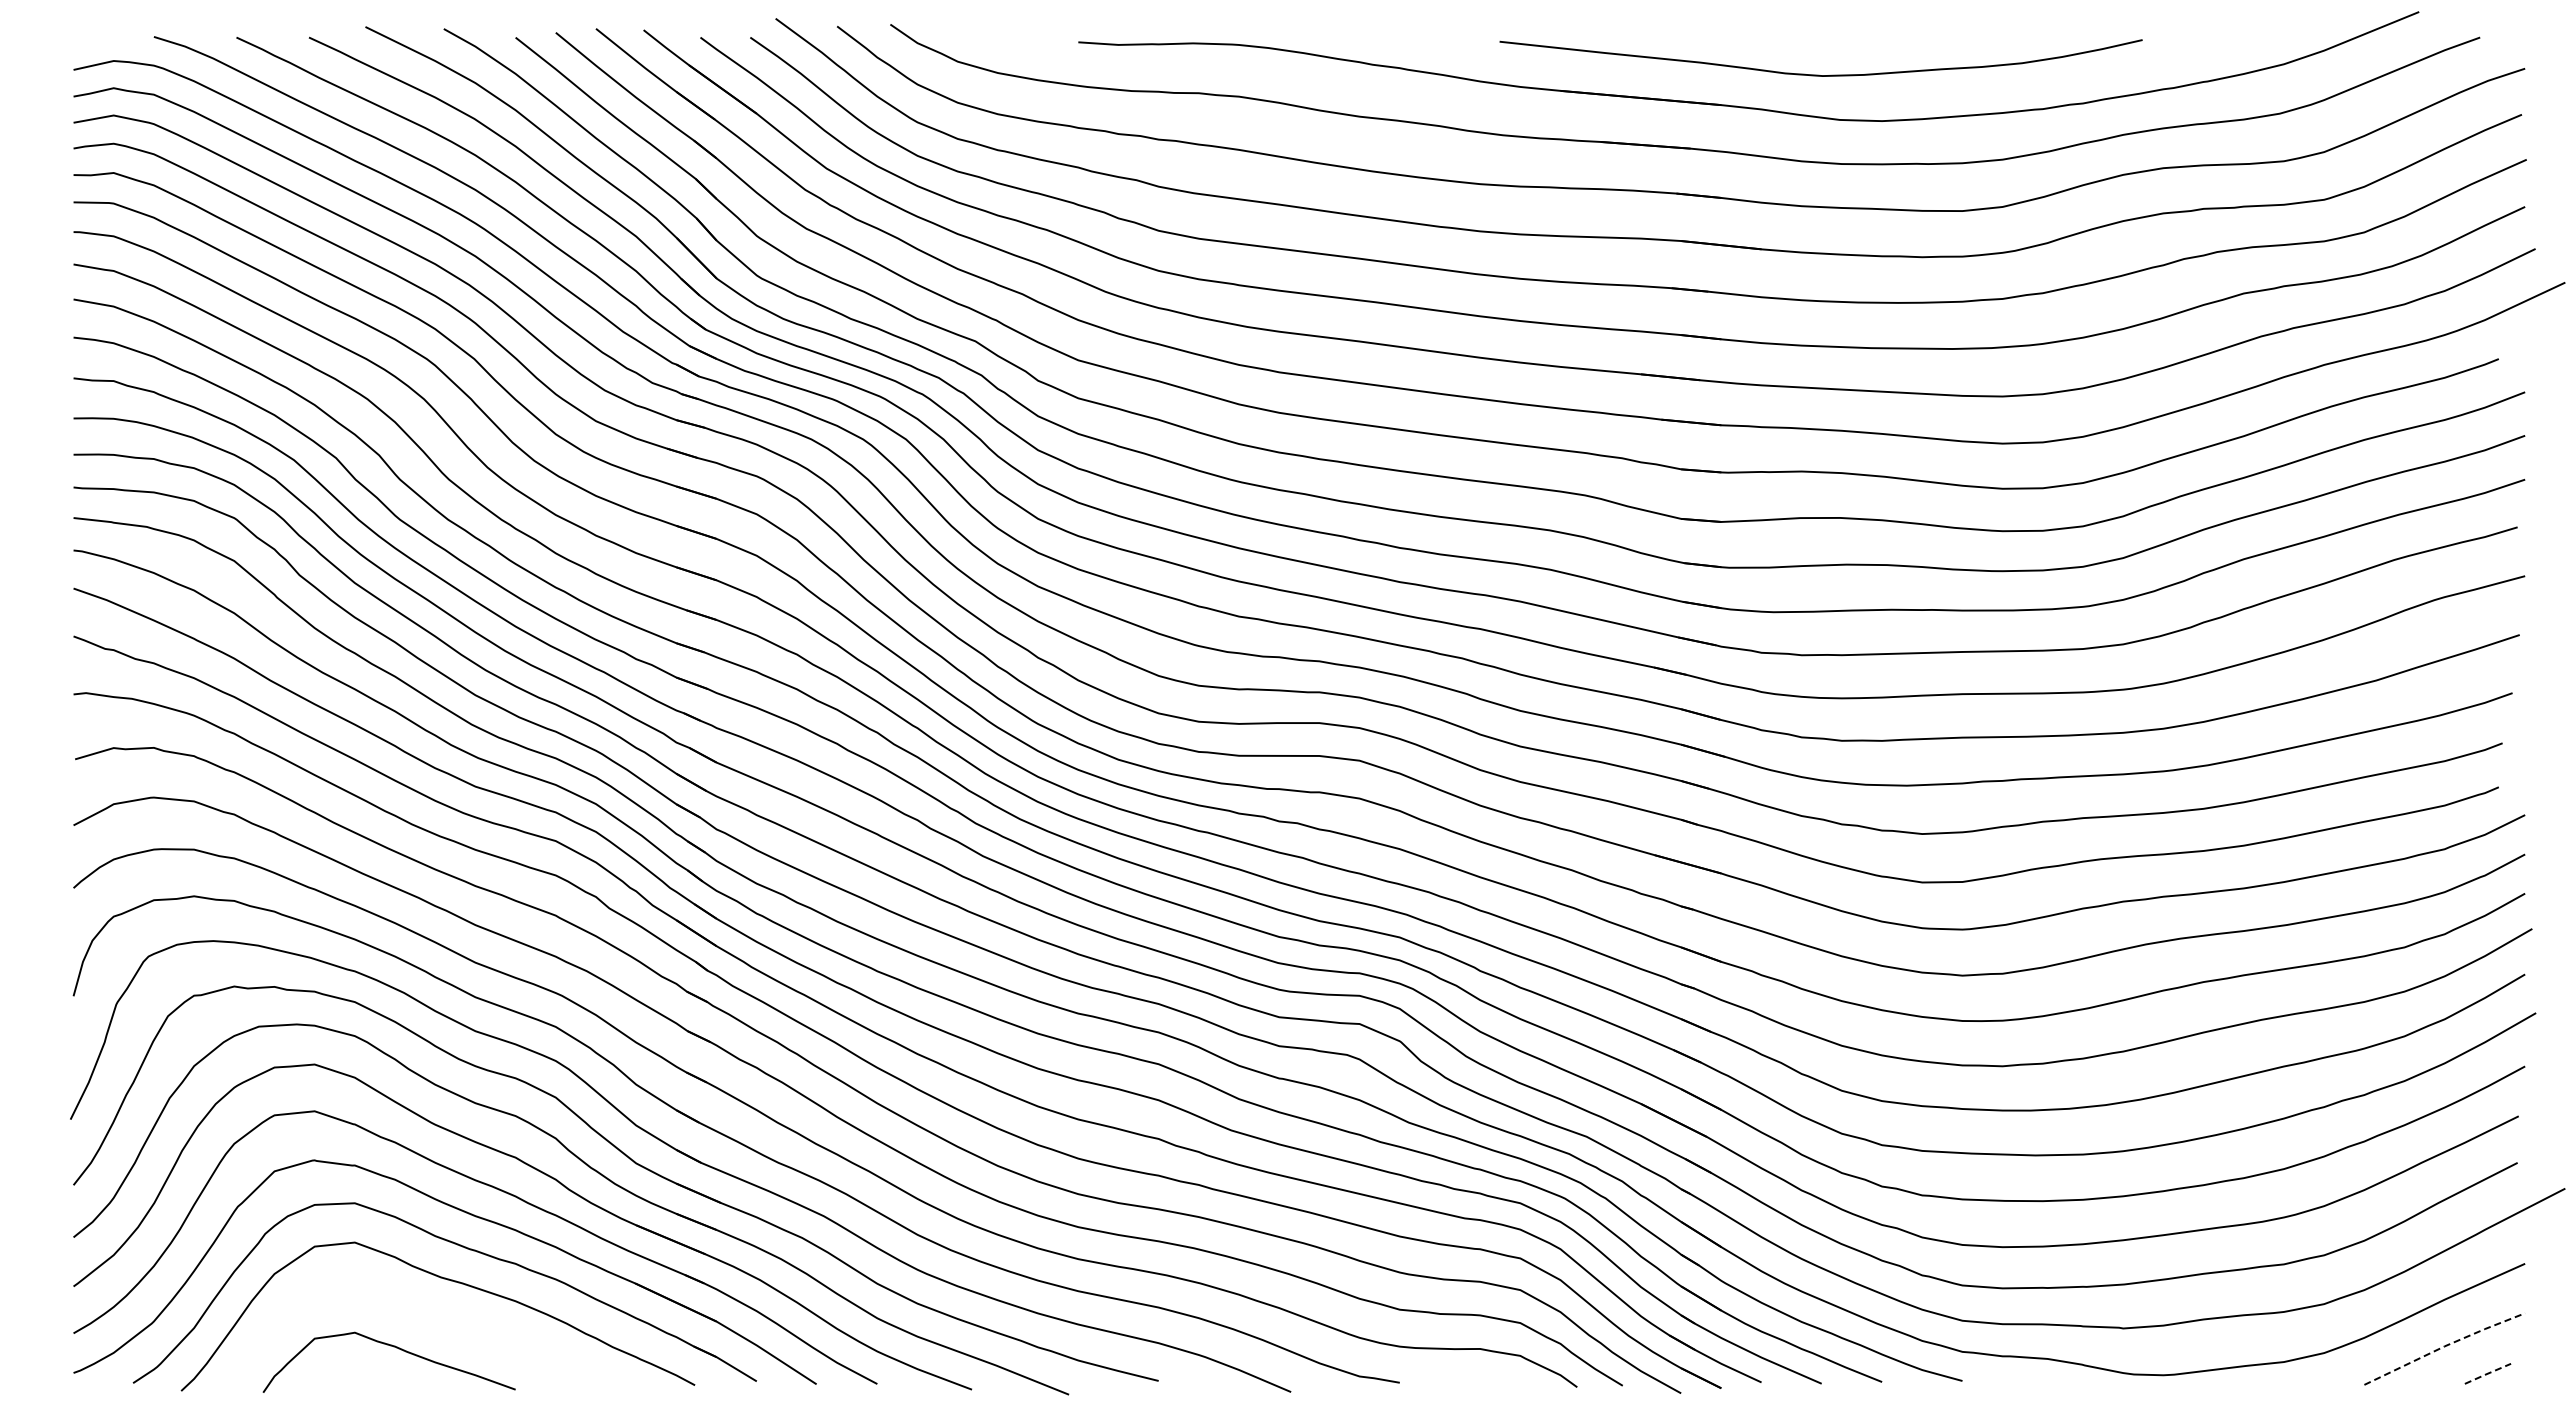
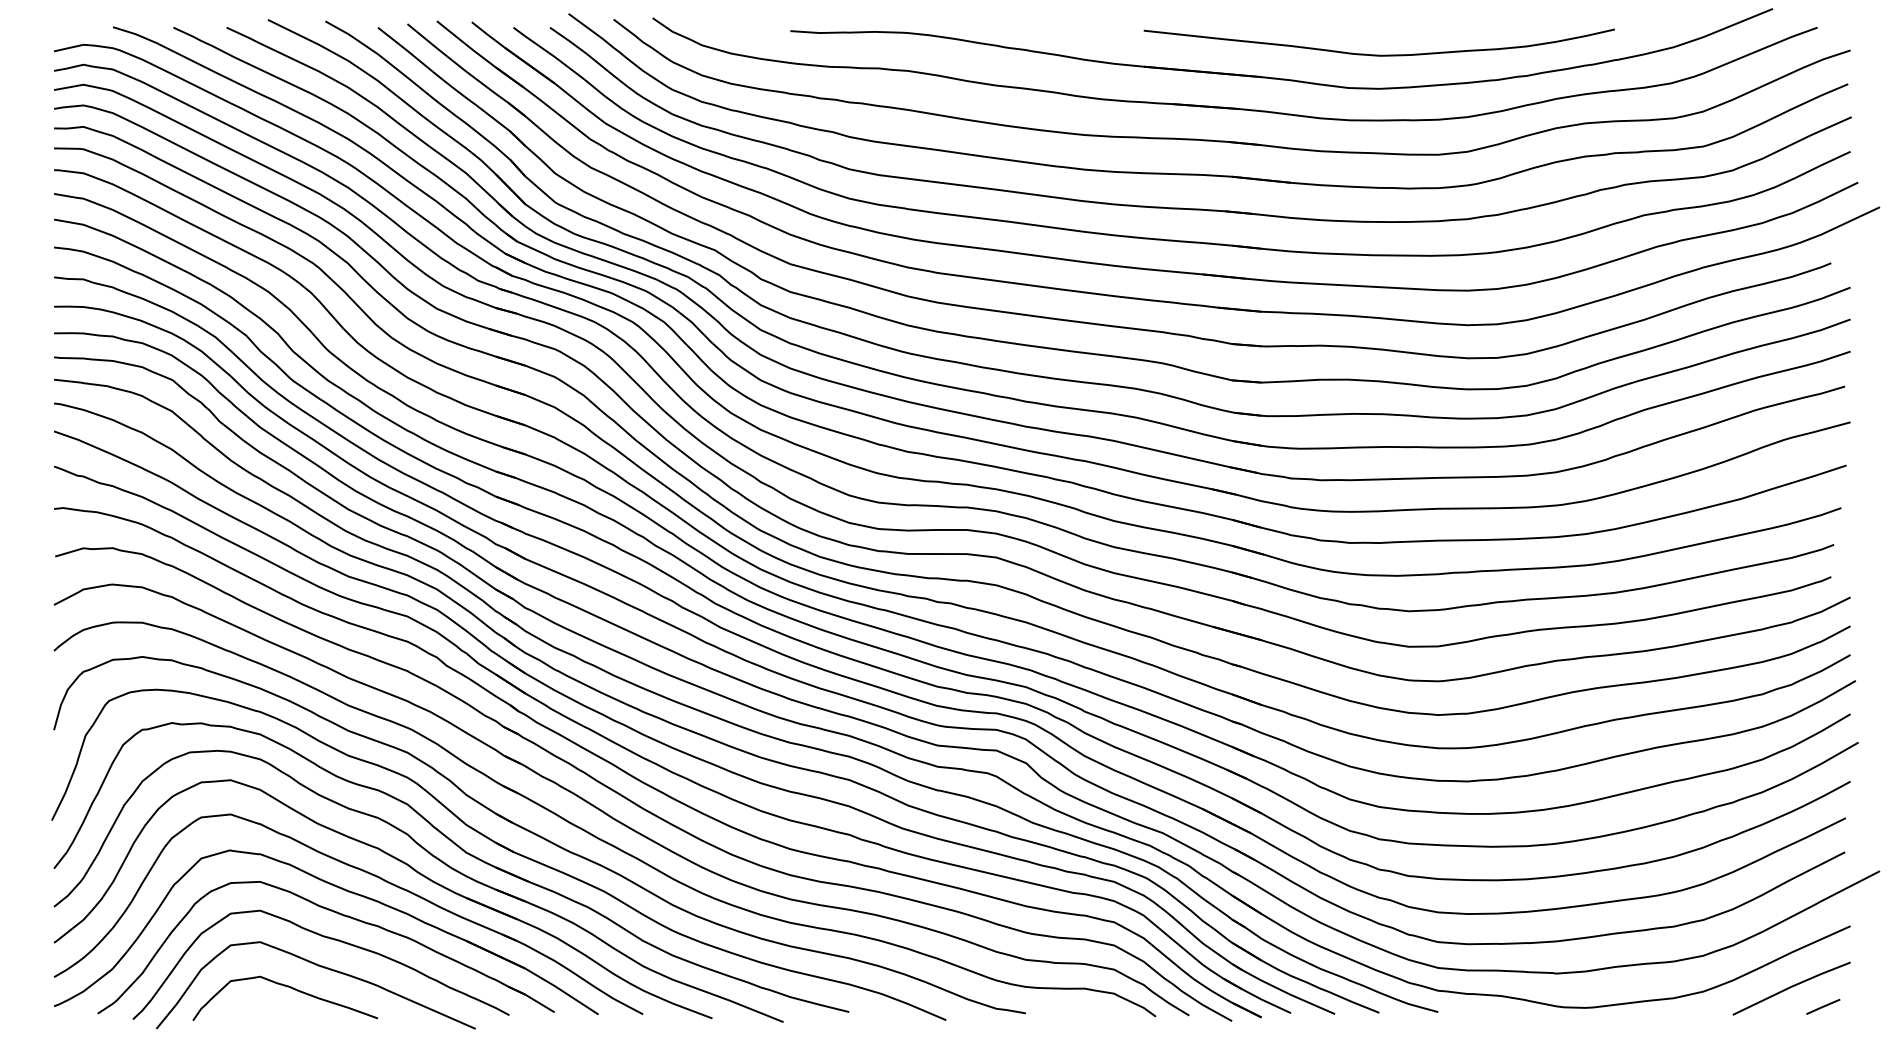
curve: (1819, 74) -> (1378, 54), moved
curve: (437, 1319) -> (320, 967), added
line: (2444, 1346) -> (1791, 986), dashed -> solid
line: (2487, 1373) -> (1822, 1006), dashed -> solid

